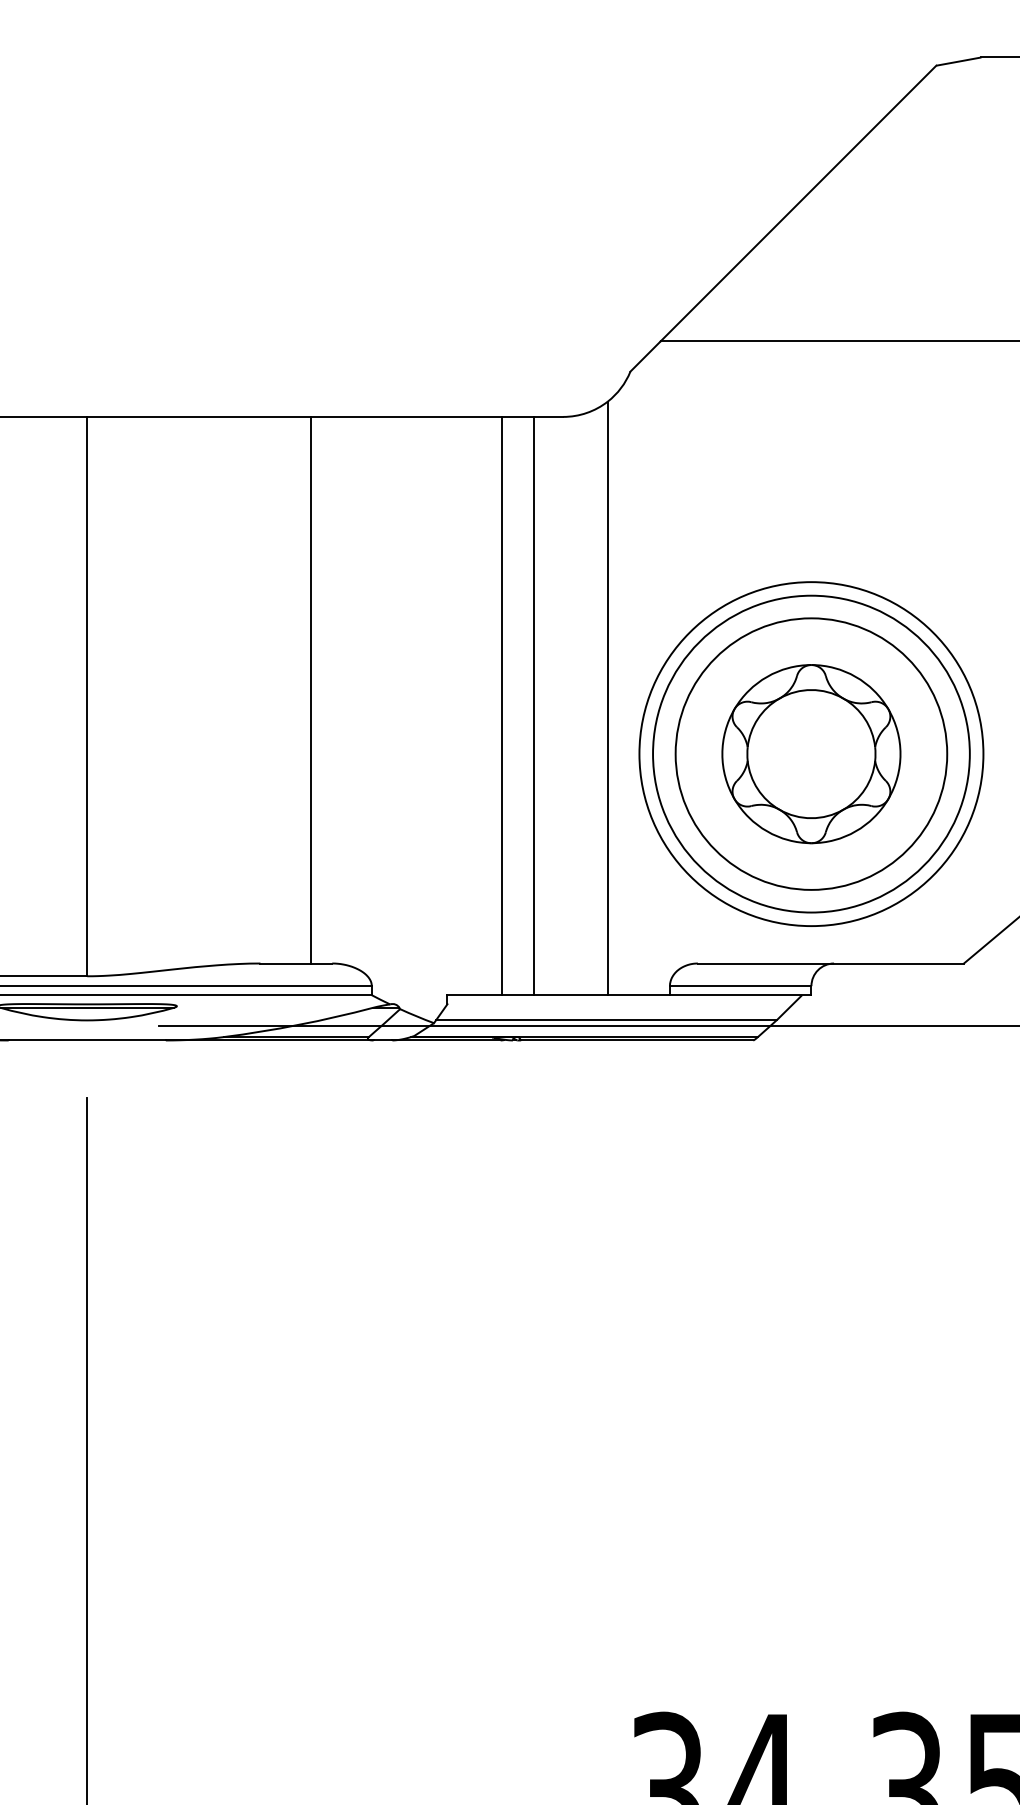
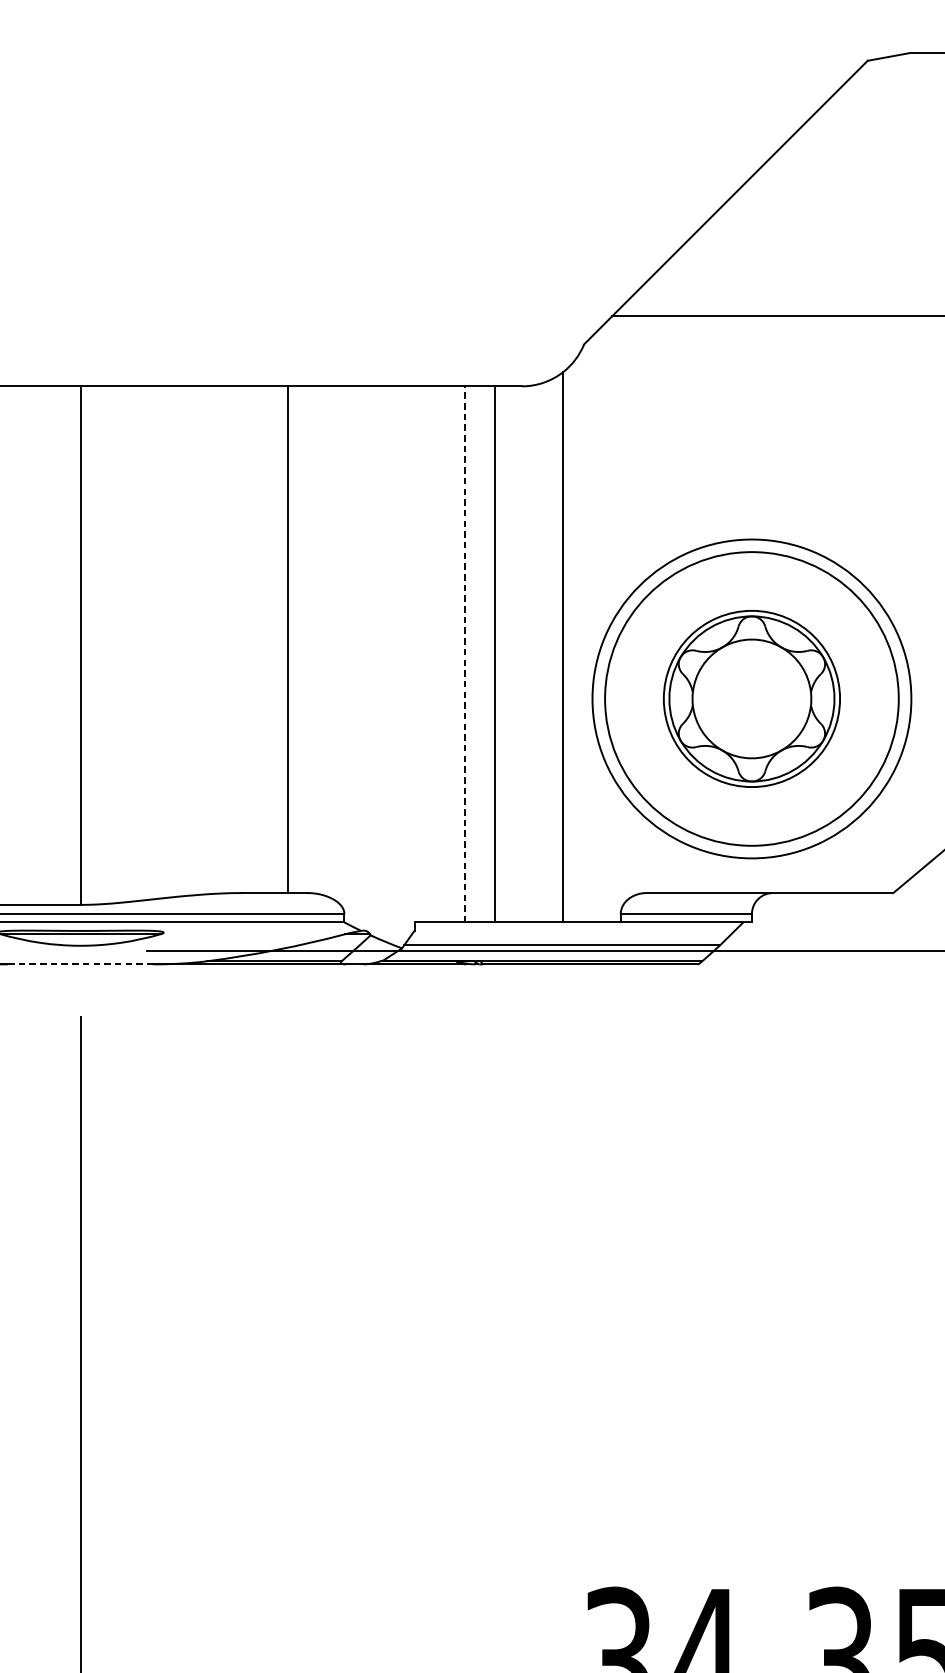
line: (502, 705) -> (465, 653), solid -> dashed
circle: (811, 753) -> (751, 698), size x0.7
line: (87, 1040) -> (80, 964), solid -> dashed

